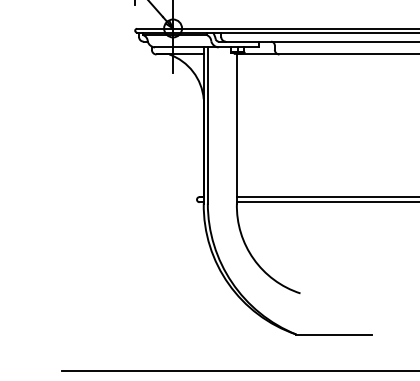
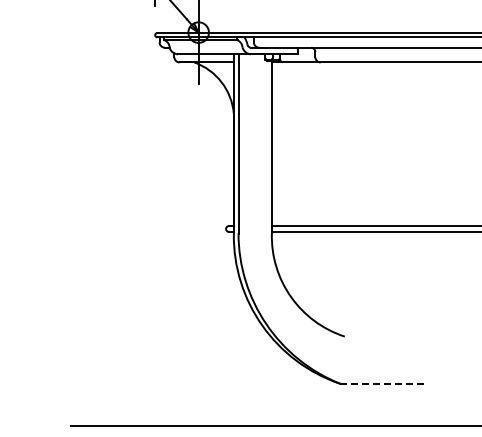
line: (334, 334) -> (383, 383), solid -> dashed

